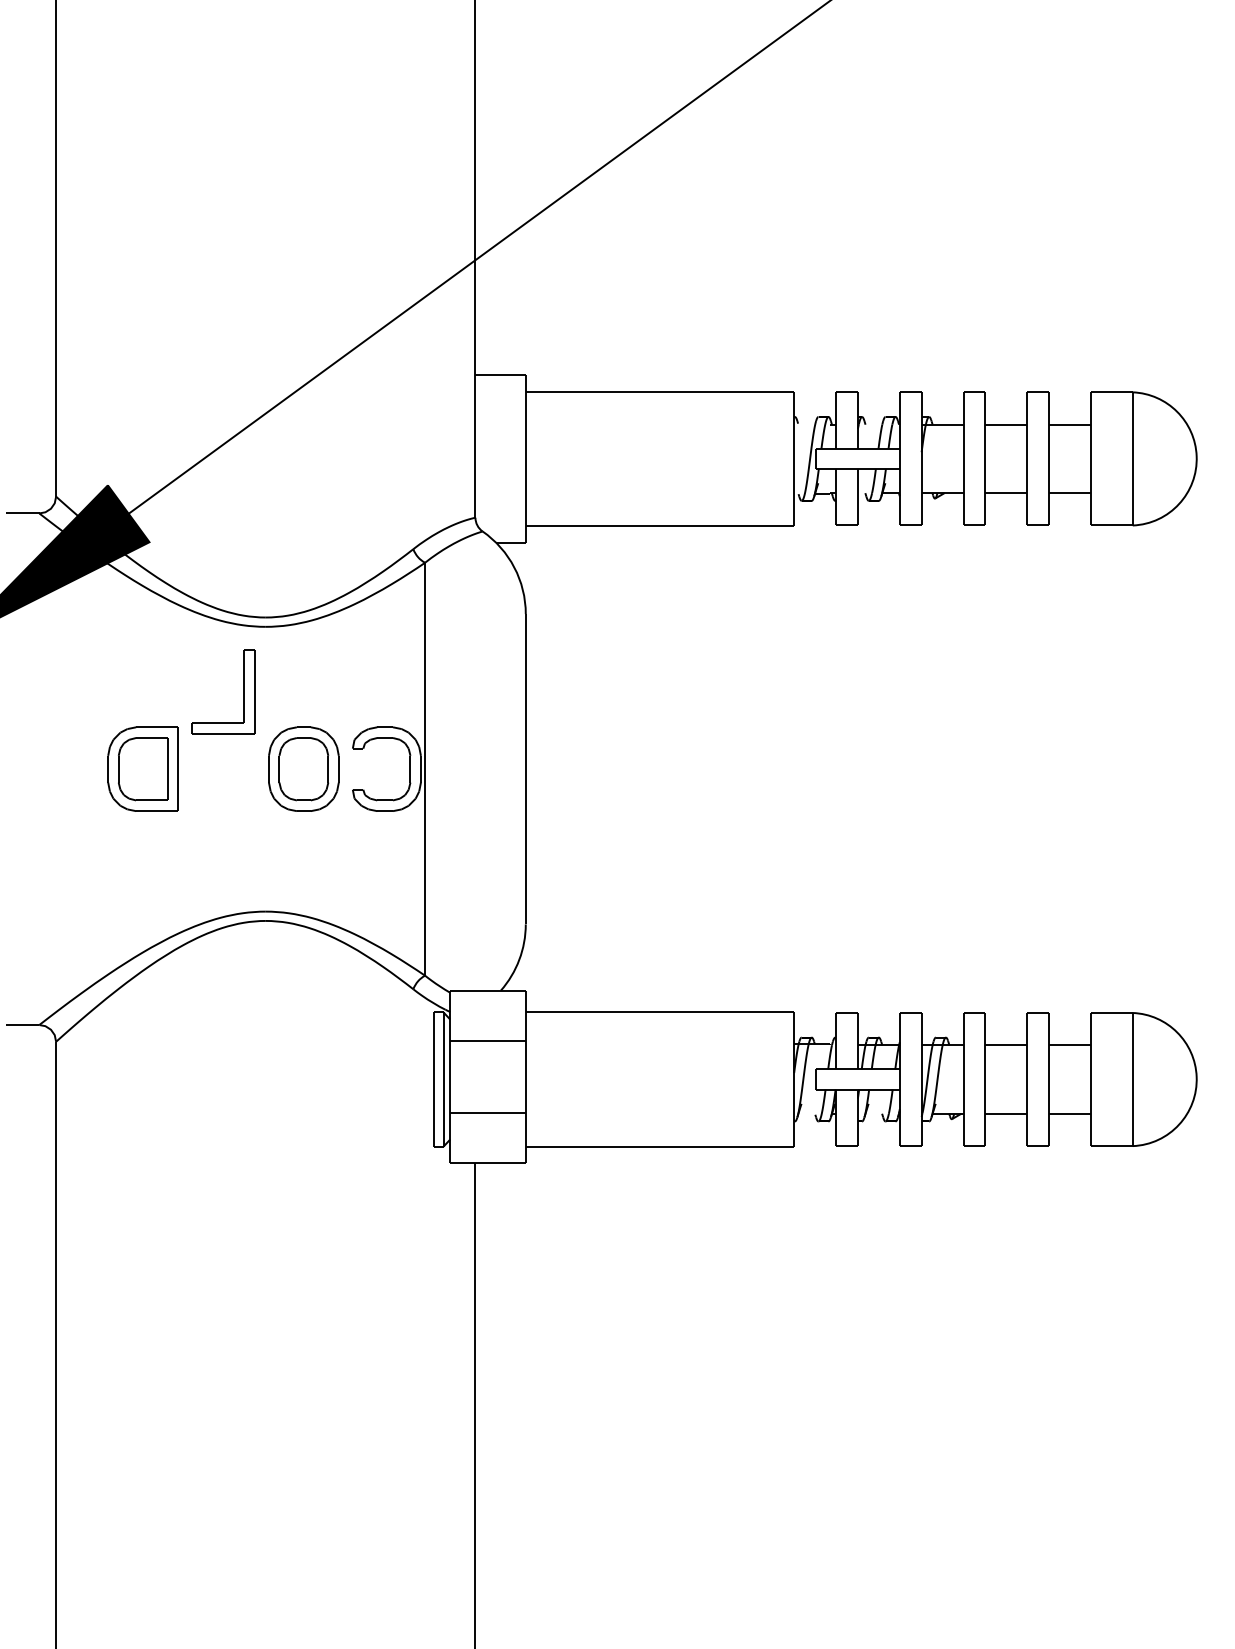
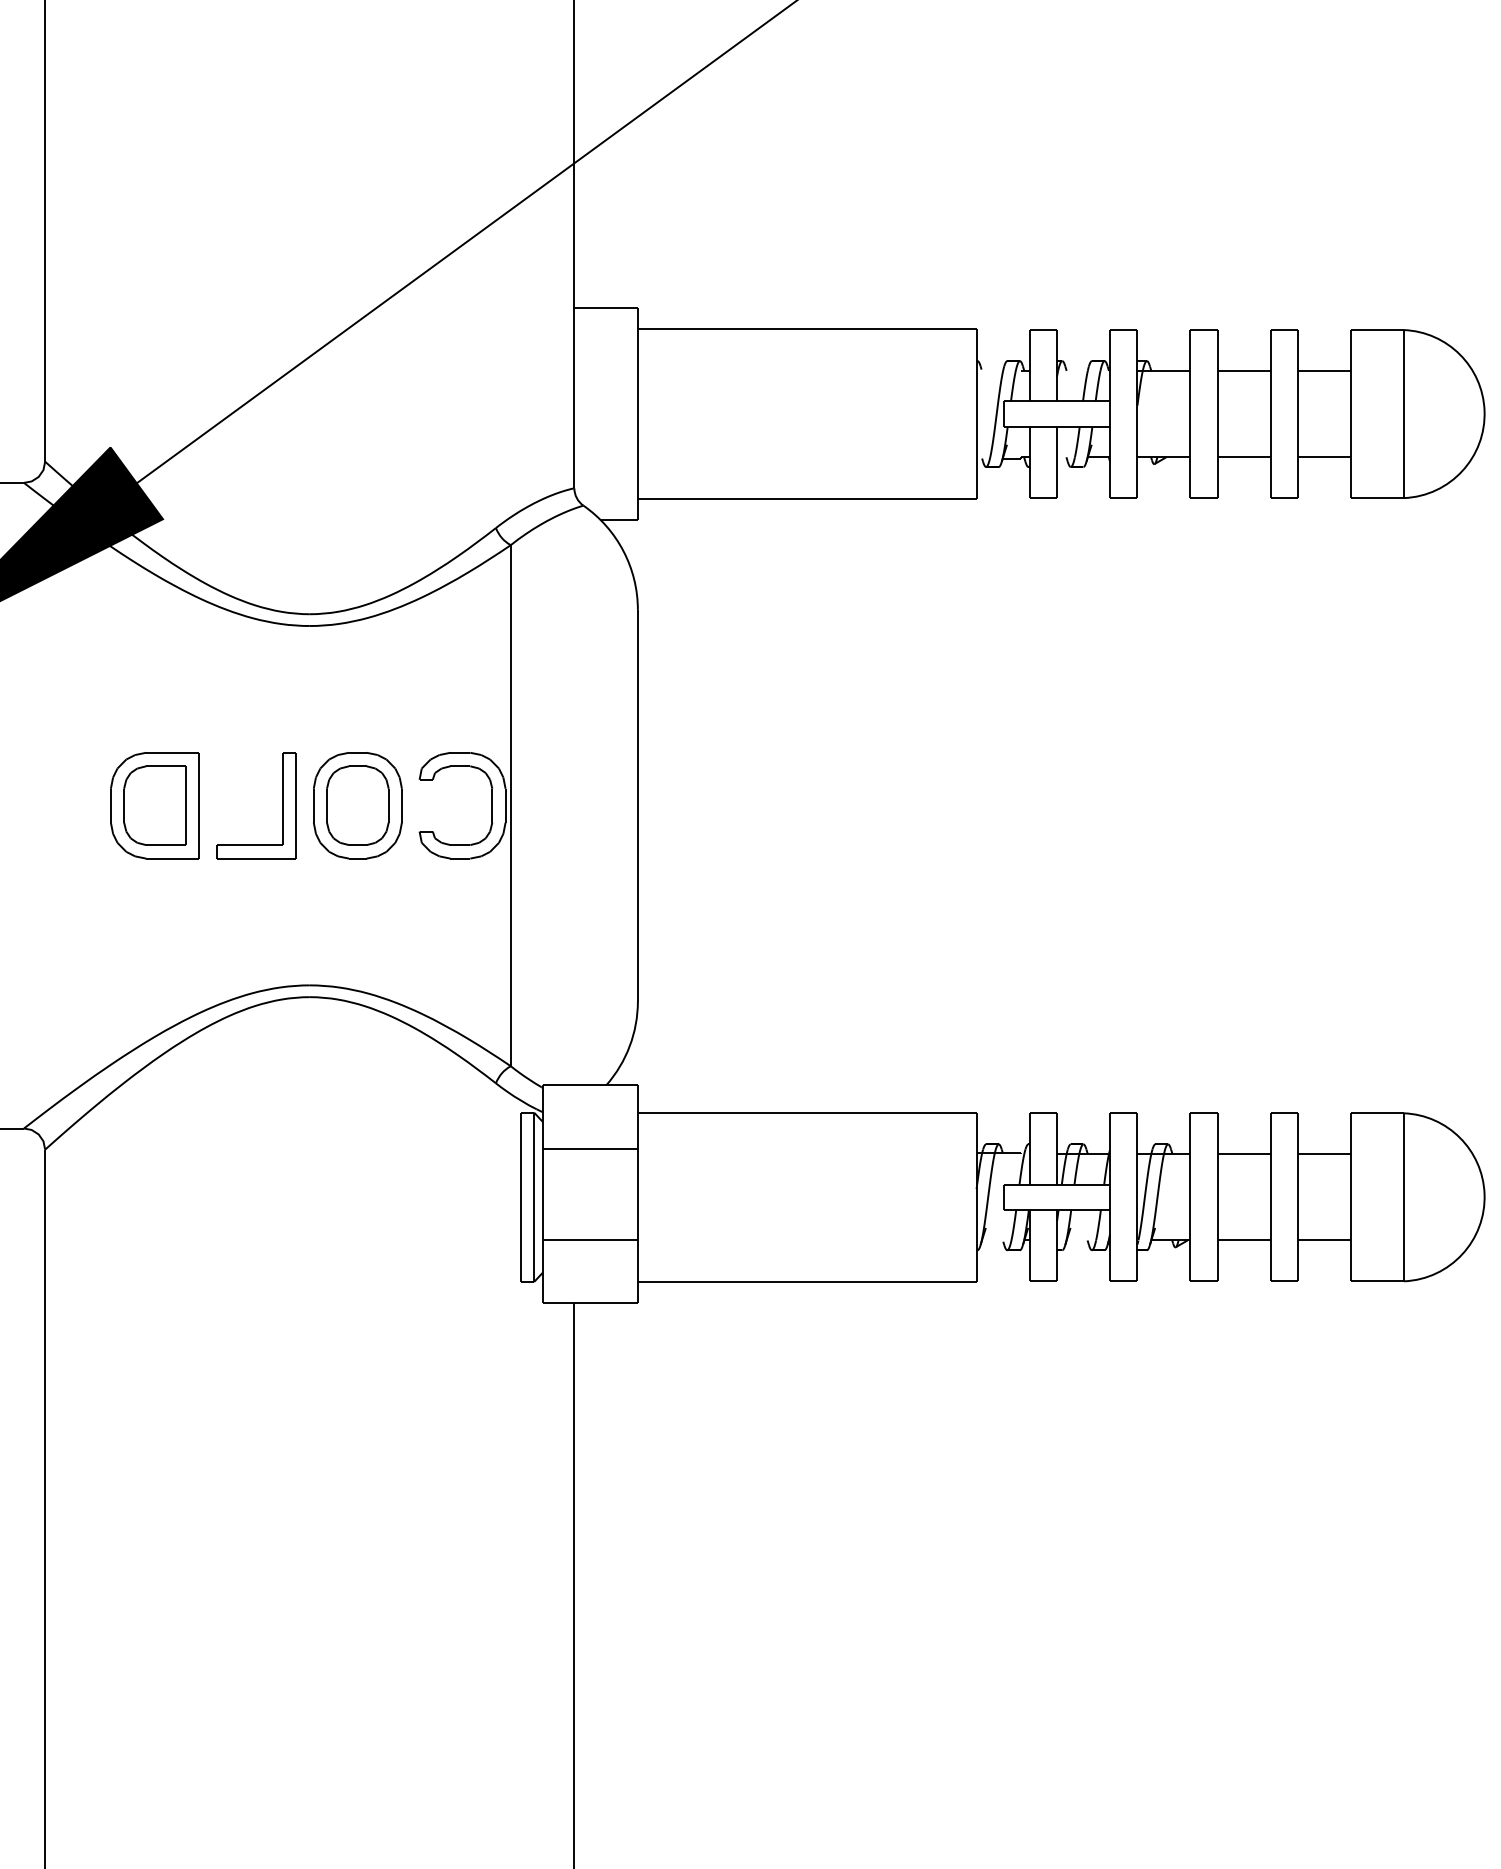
part: (243, 691) -> (281, 804), moved

